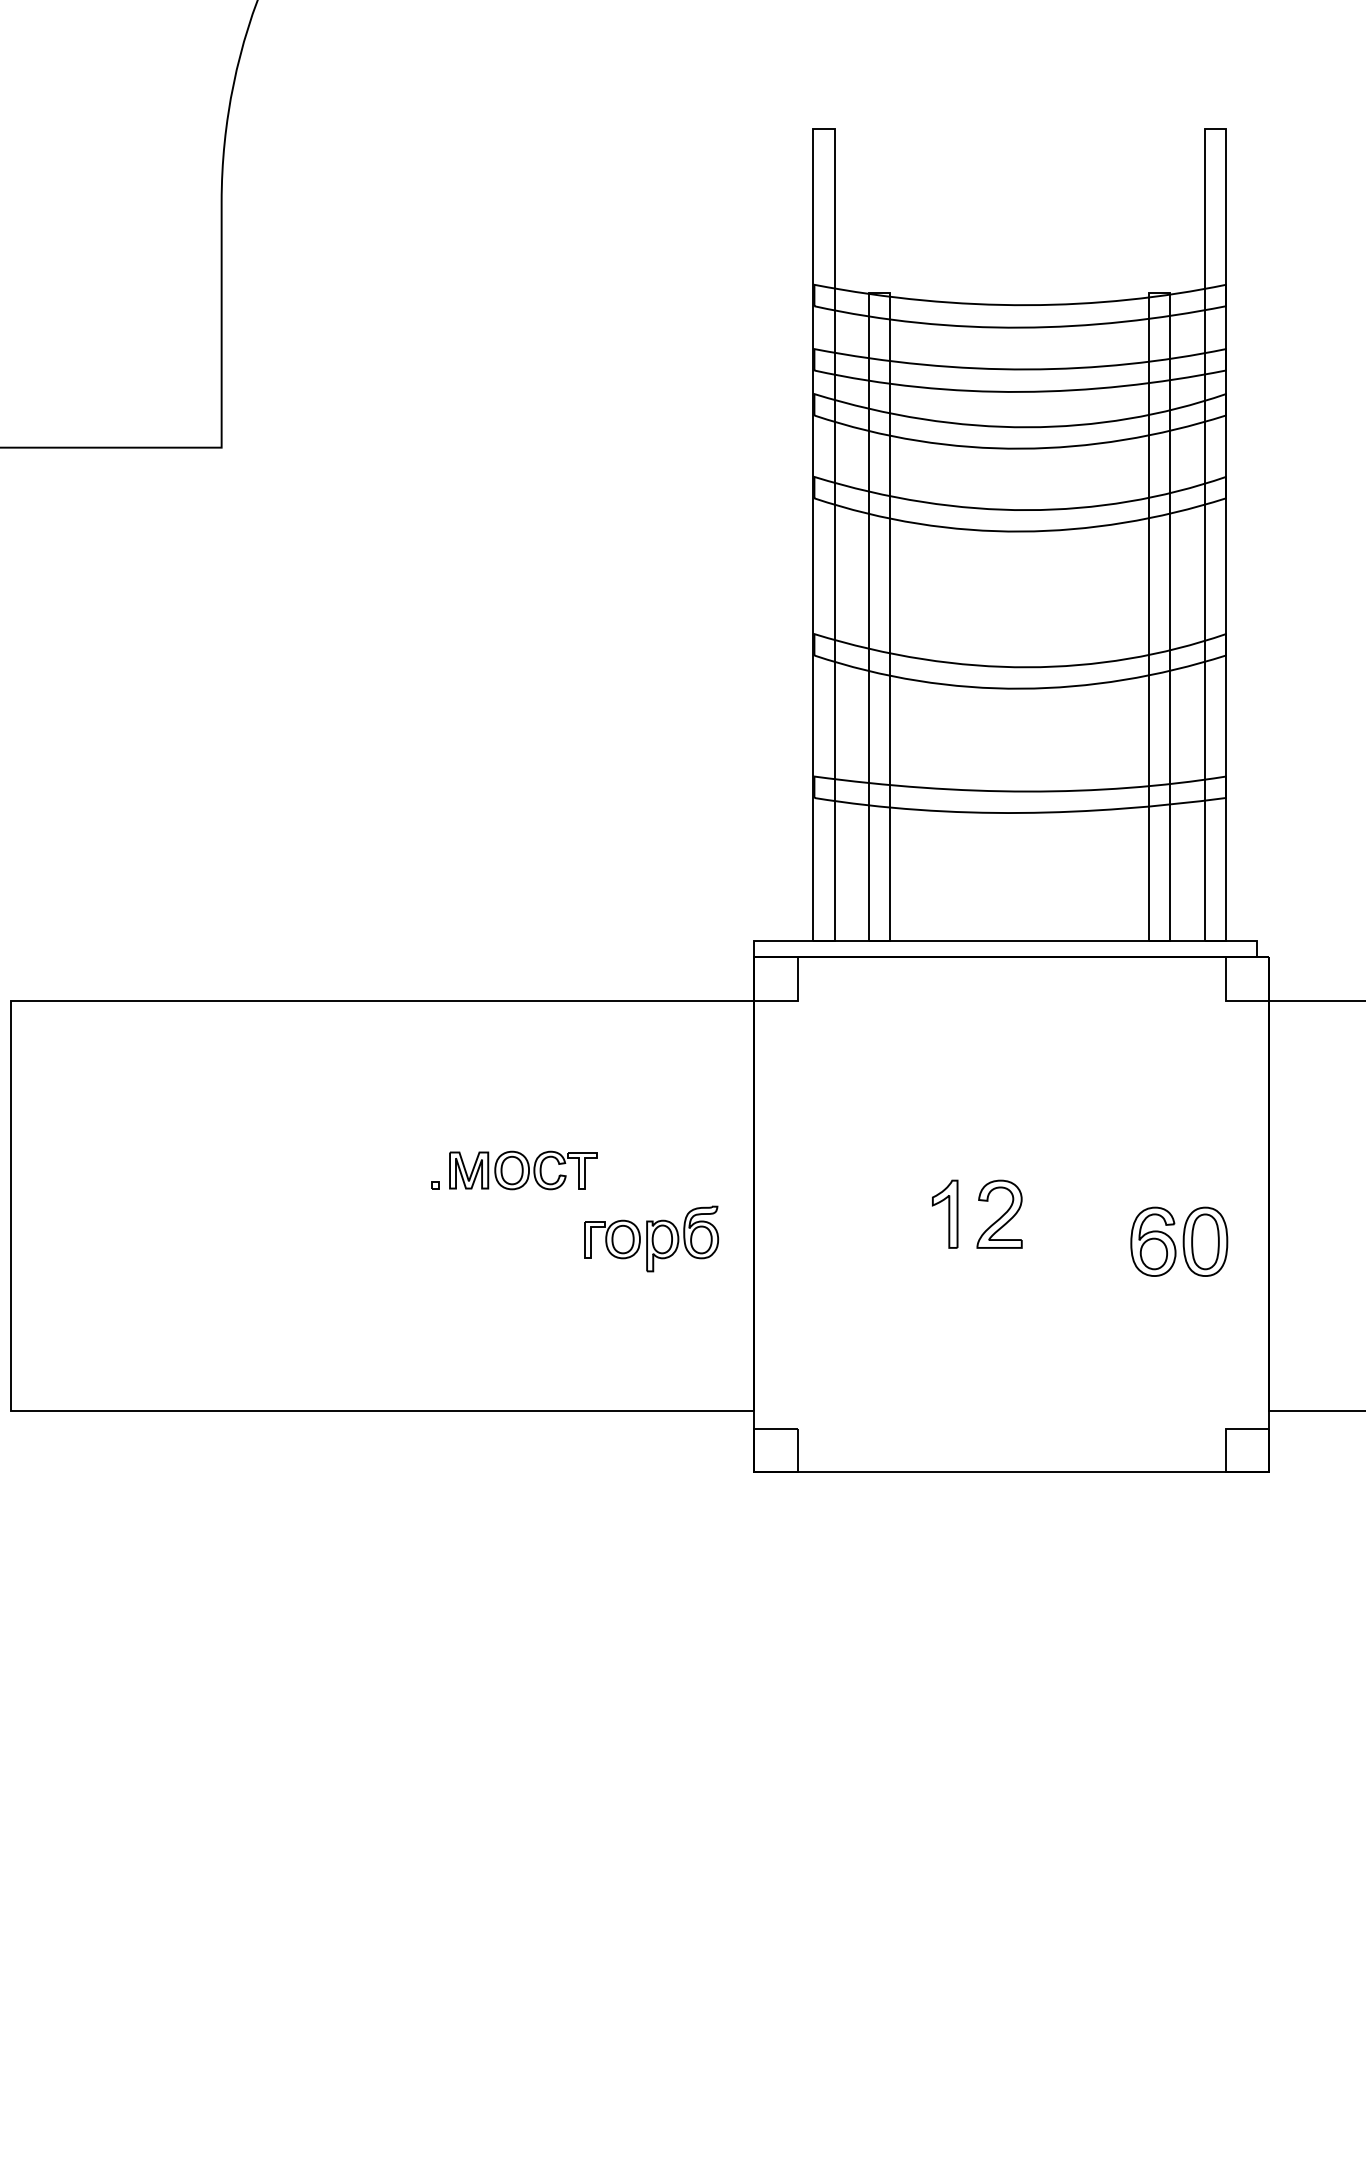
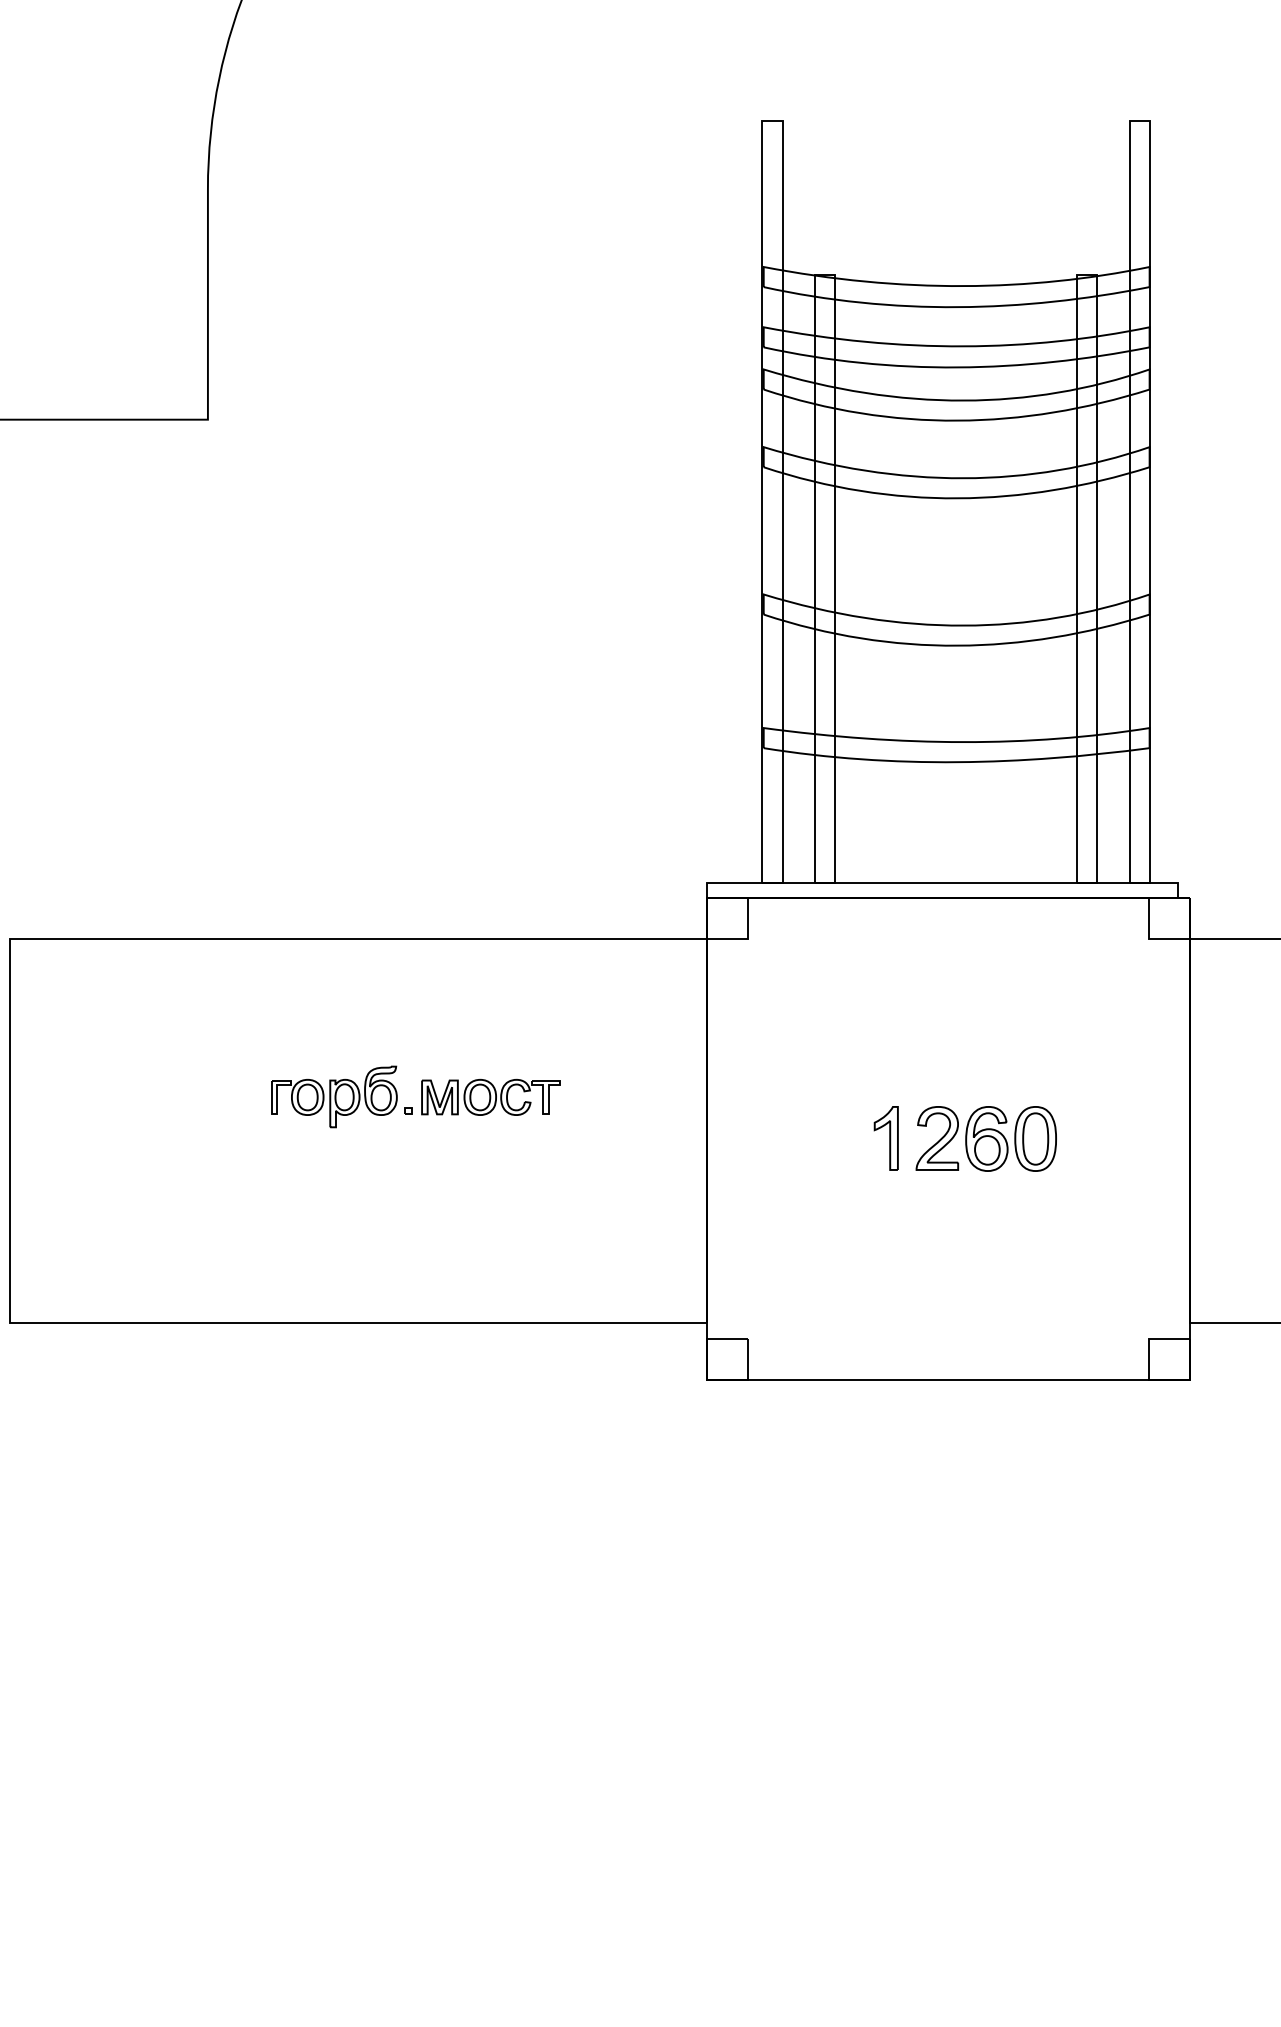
part: (651, 1238) -> (334, 1096), moved
part: (1179, 1241) -> (1011, 1138), moved

